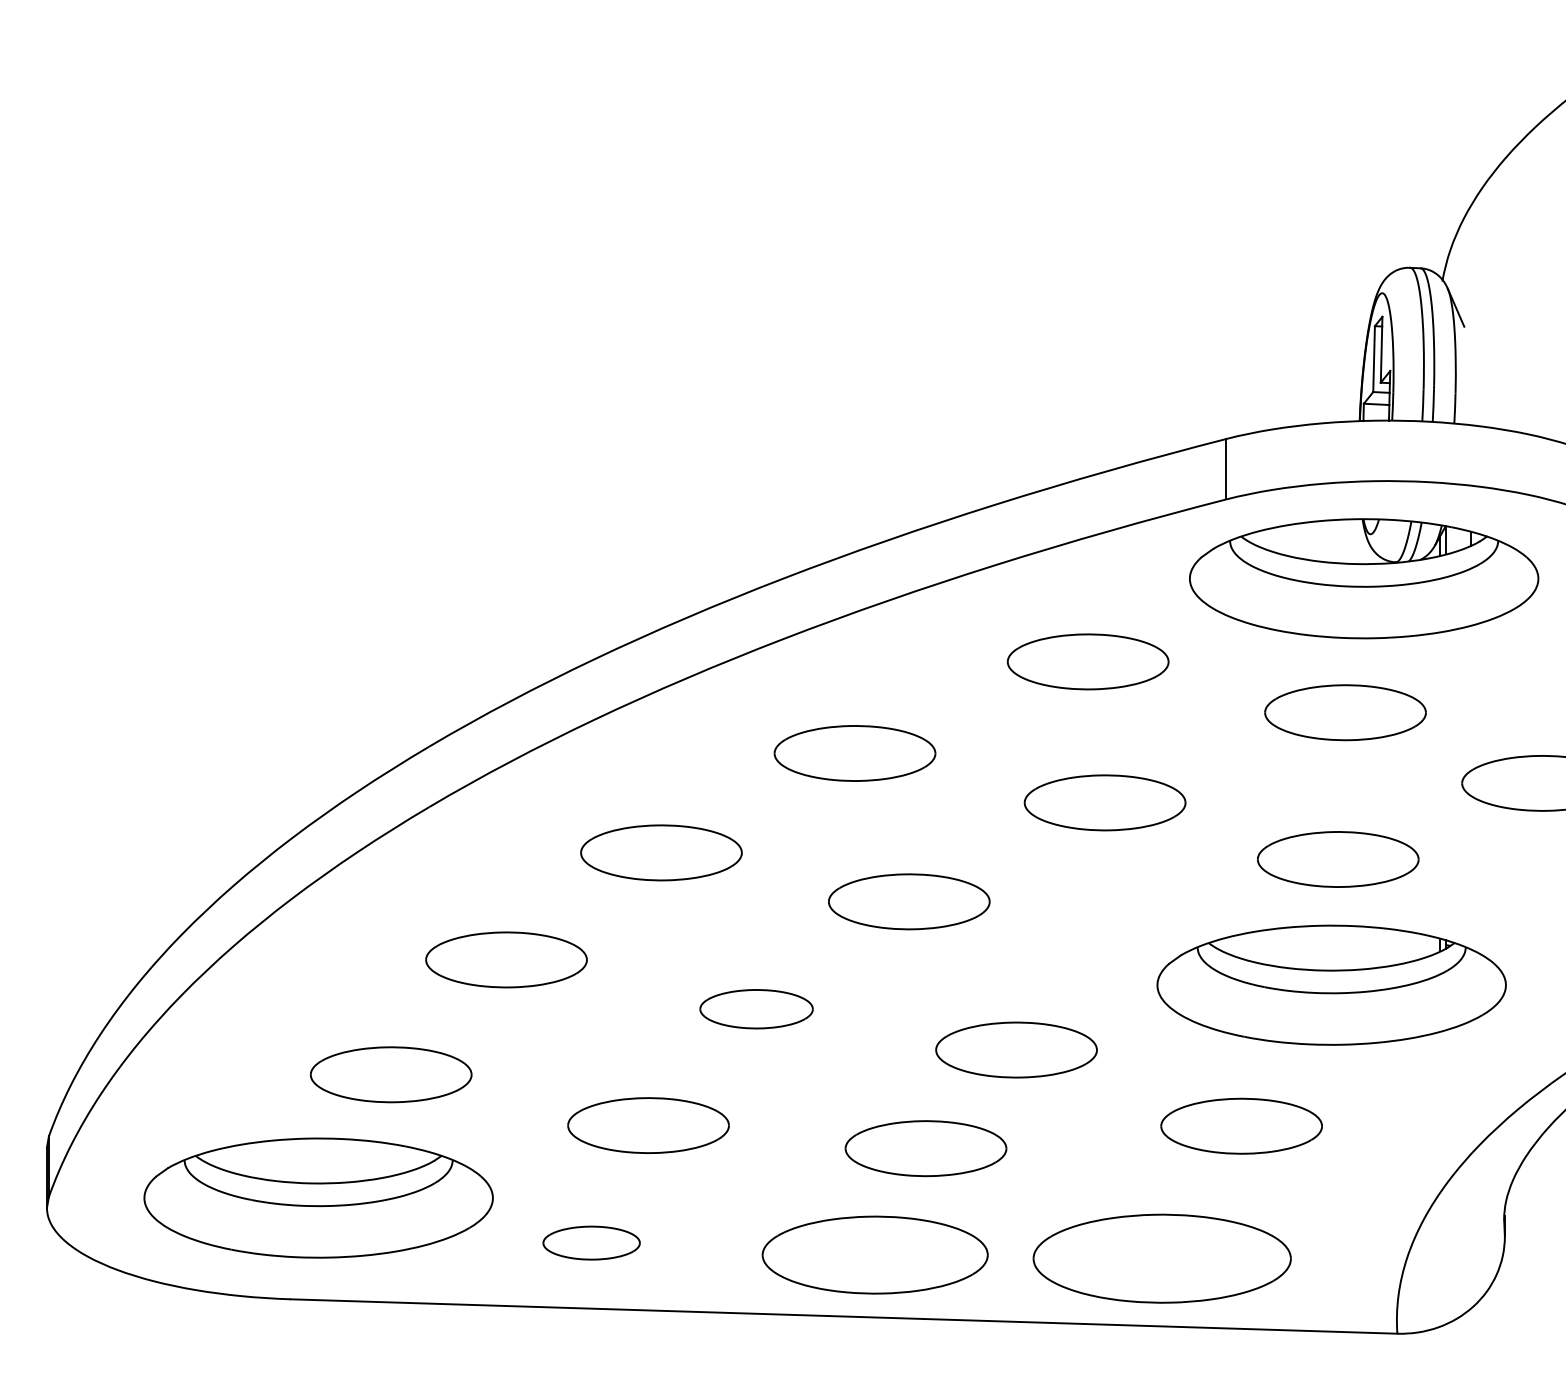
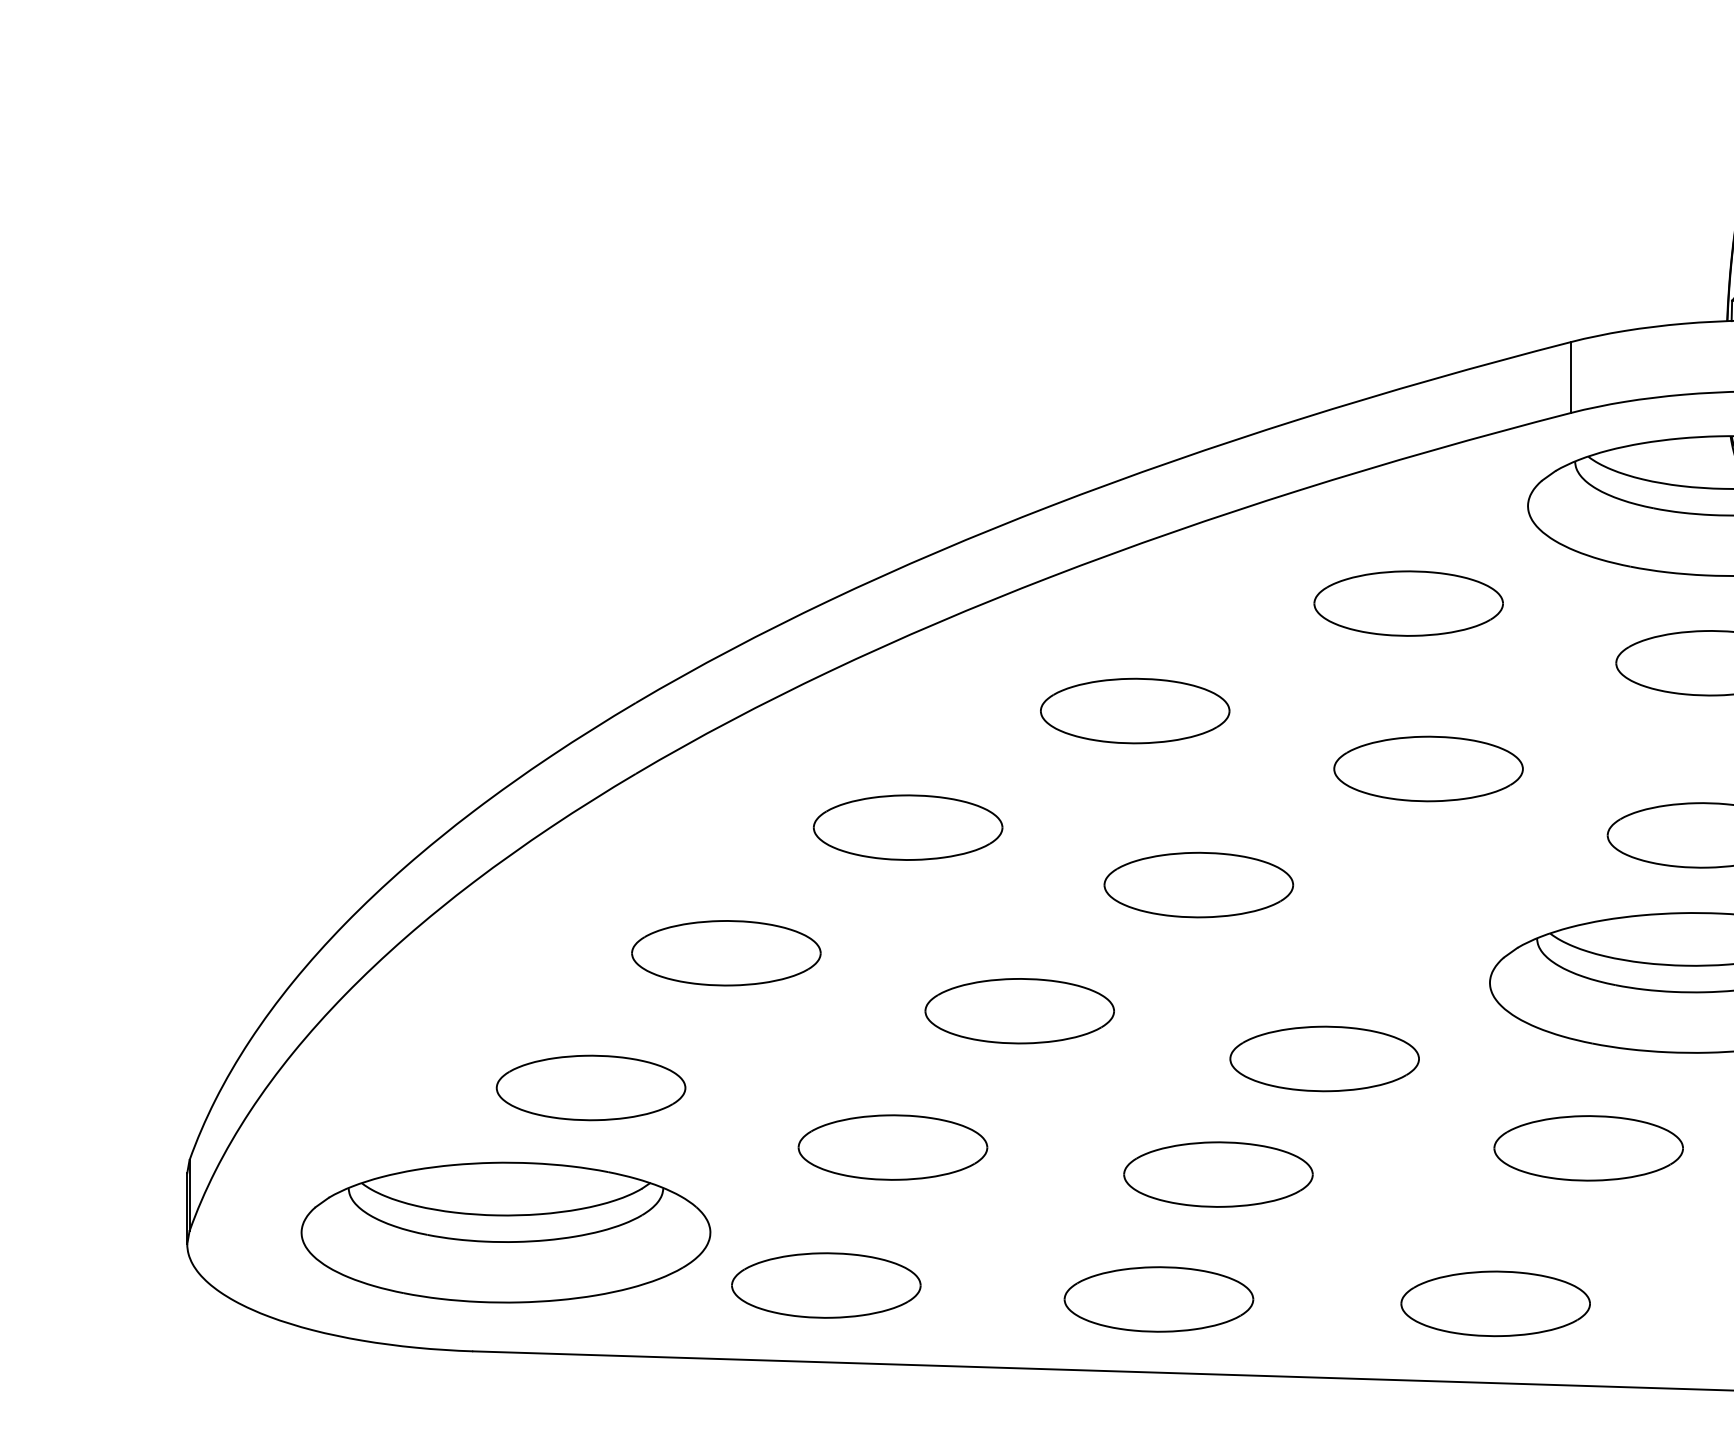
part: (756, 1008) -> (1019, 1010), size x1.43
part: (591, 1242) -> (826, 1284), size x1.67
part: (875, 1254) -> (1159, 1298), size x0.71
part: (1162, 1258) -> (1495, 1303), size x0.62

